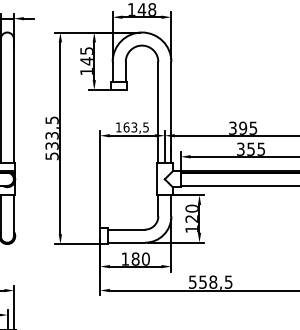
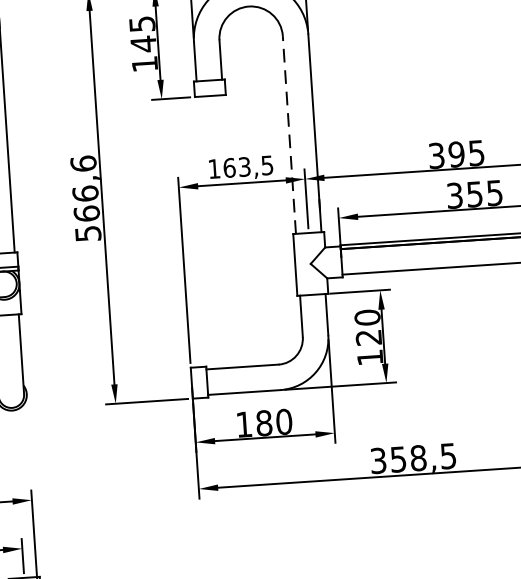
line: (158, 112) -> (289, 134), solid -> dashed
text: (51, 132) -> (83, 187), 533,5 -> 566,6
text: (192, 281) -> (377, 459), 558,5 -> 358,5

